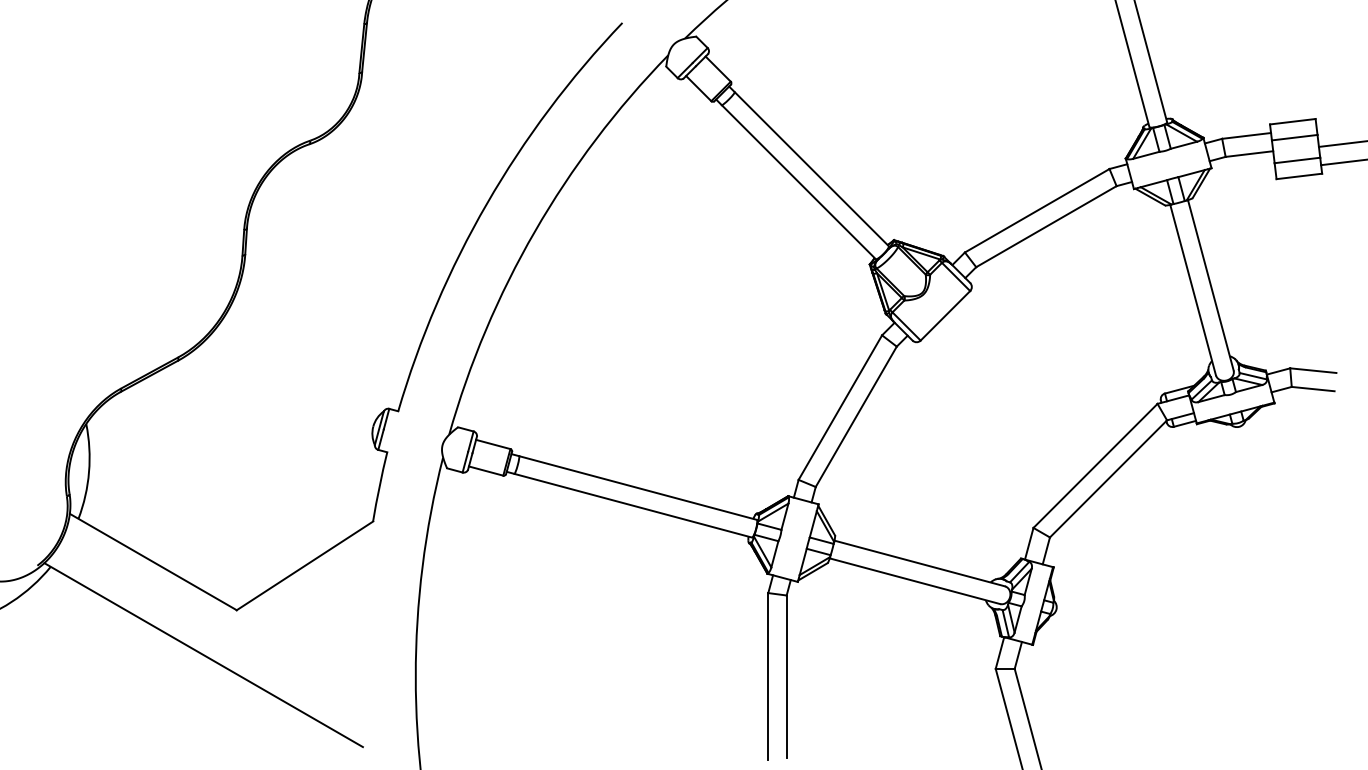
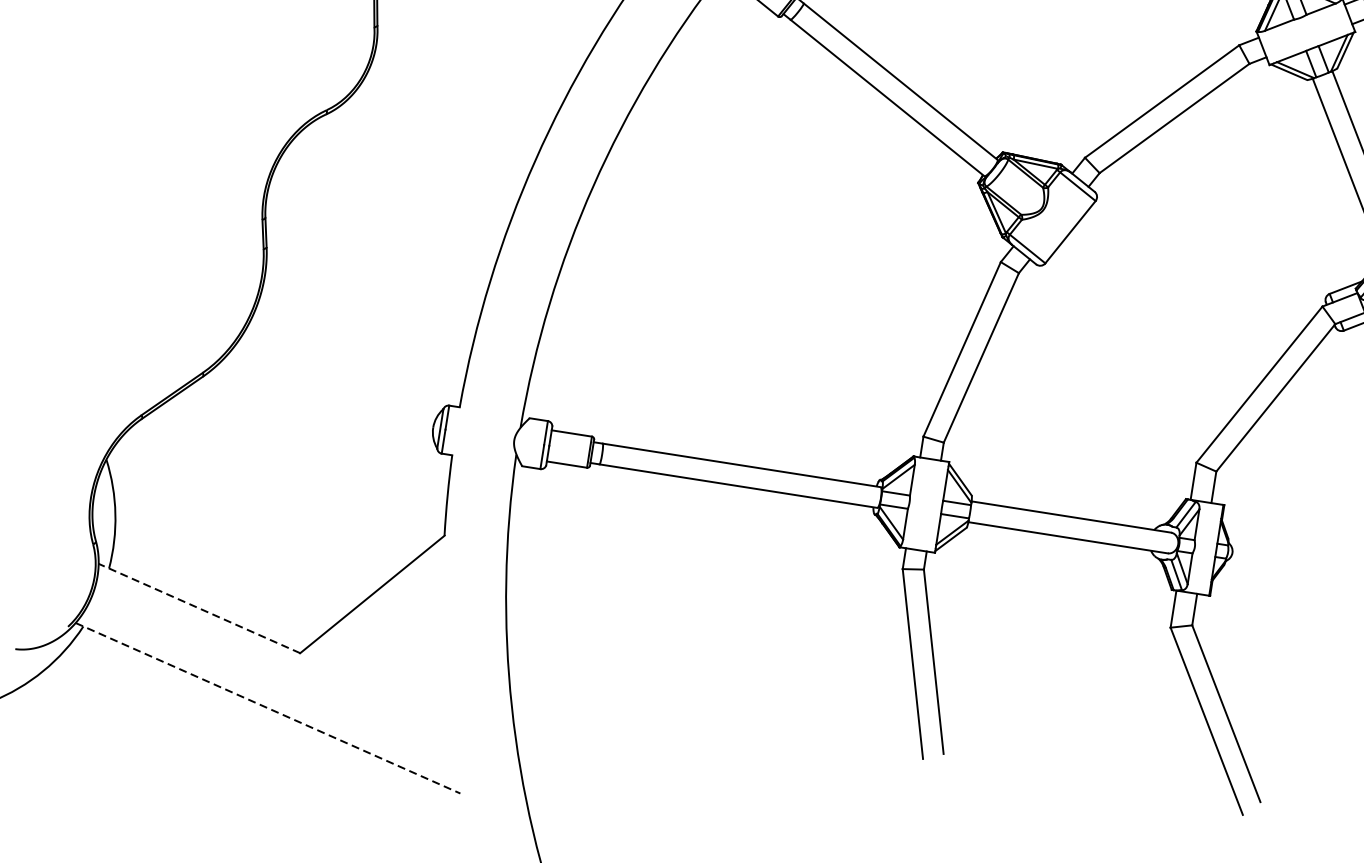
line: (152, 561) -> (198, 608), solid -> dashed
line: (203, 655) -> (267, 708), solid -> dashed

